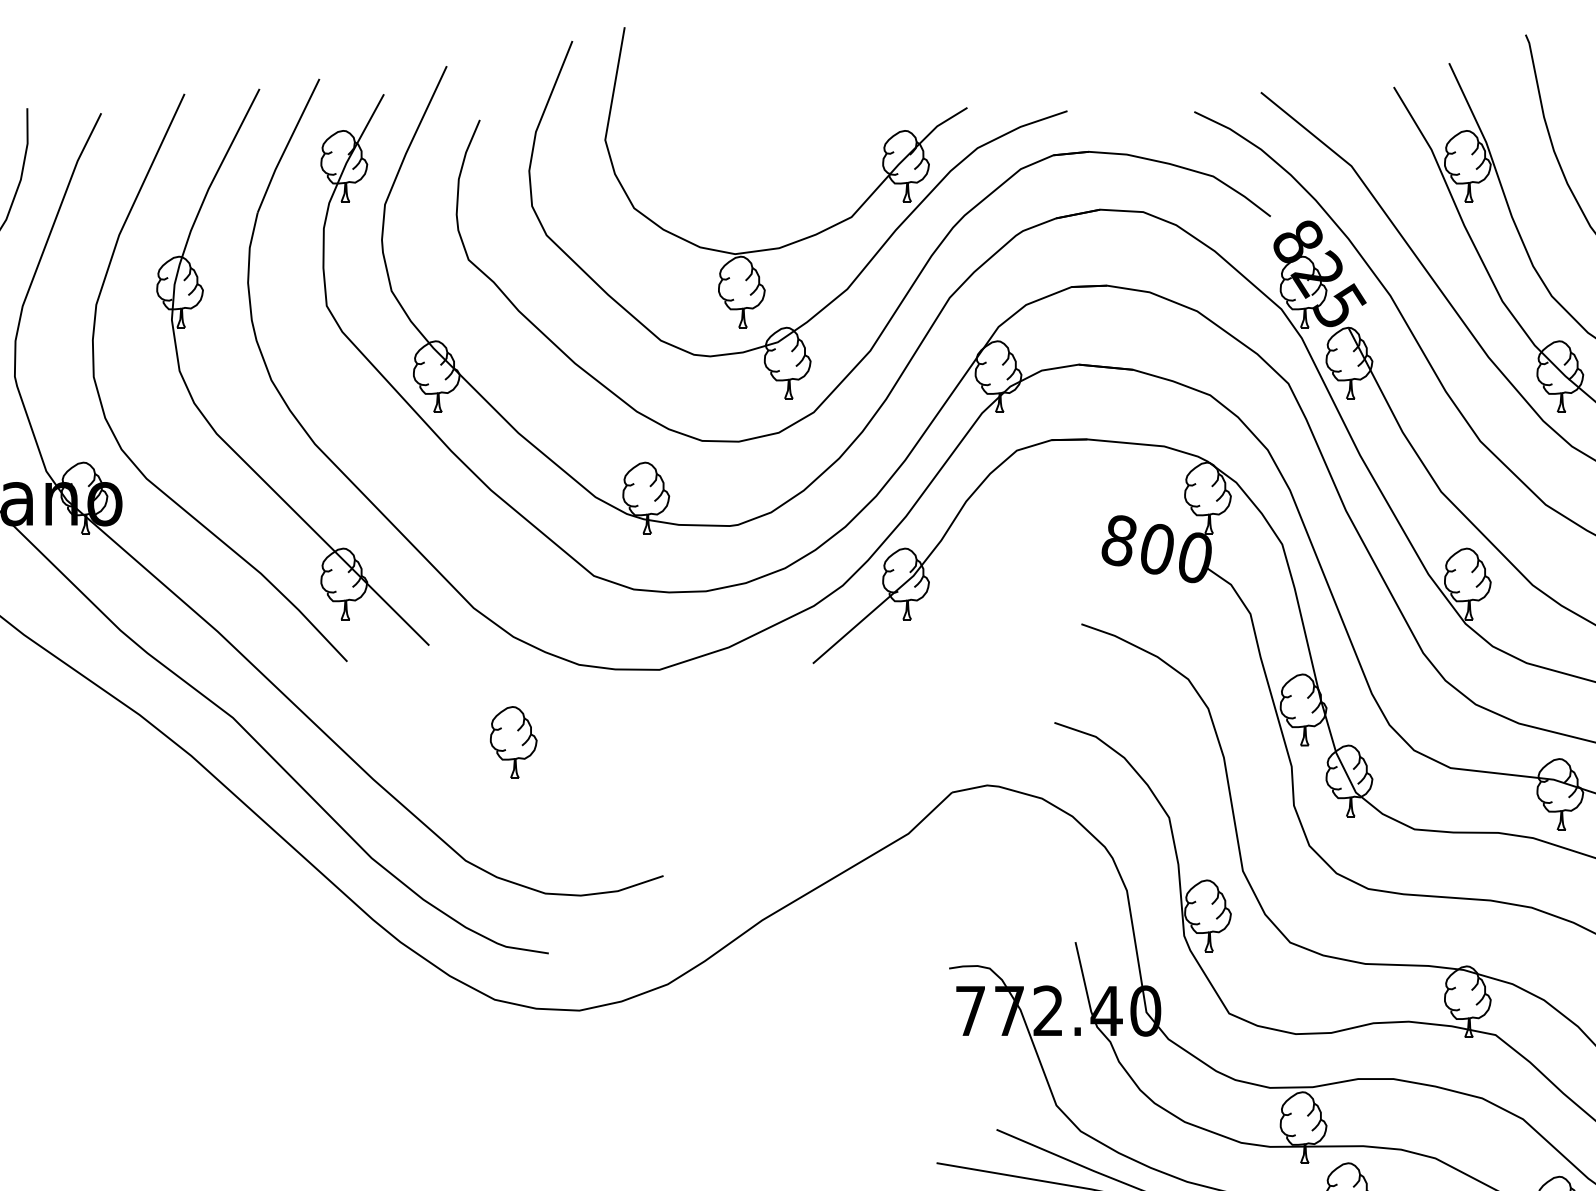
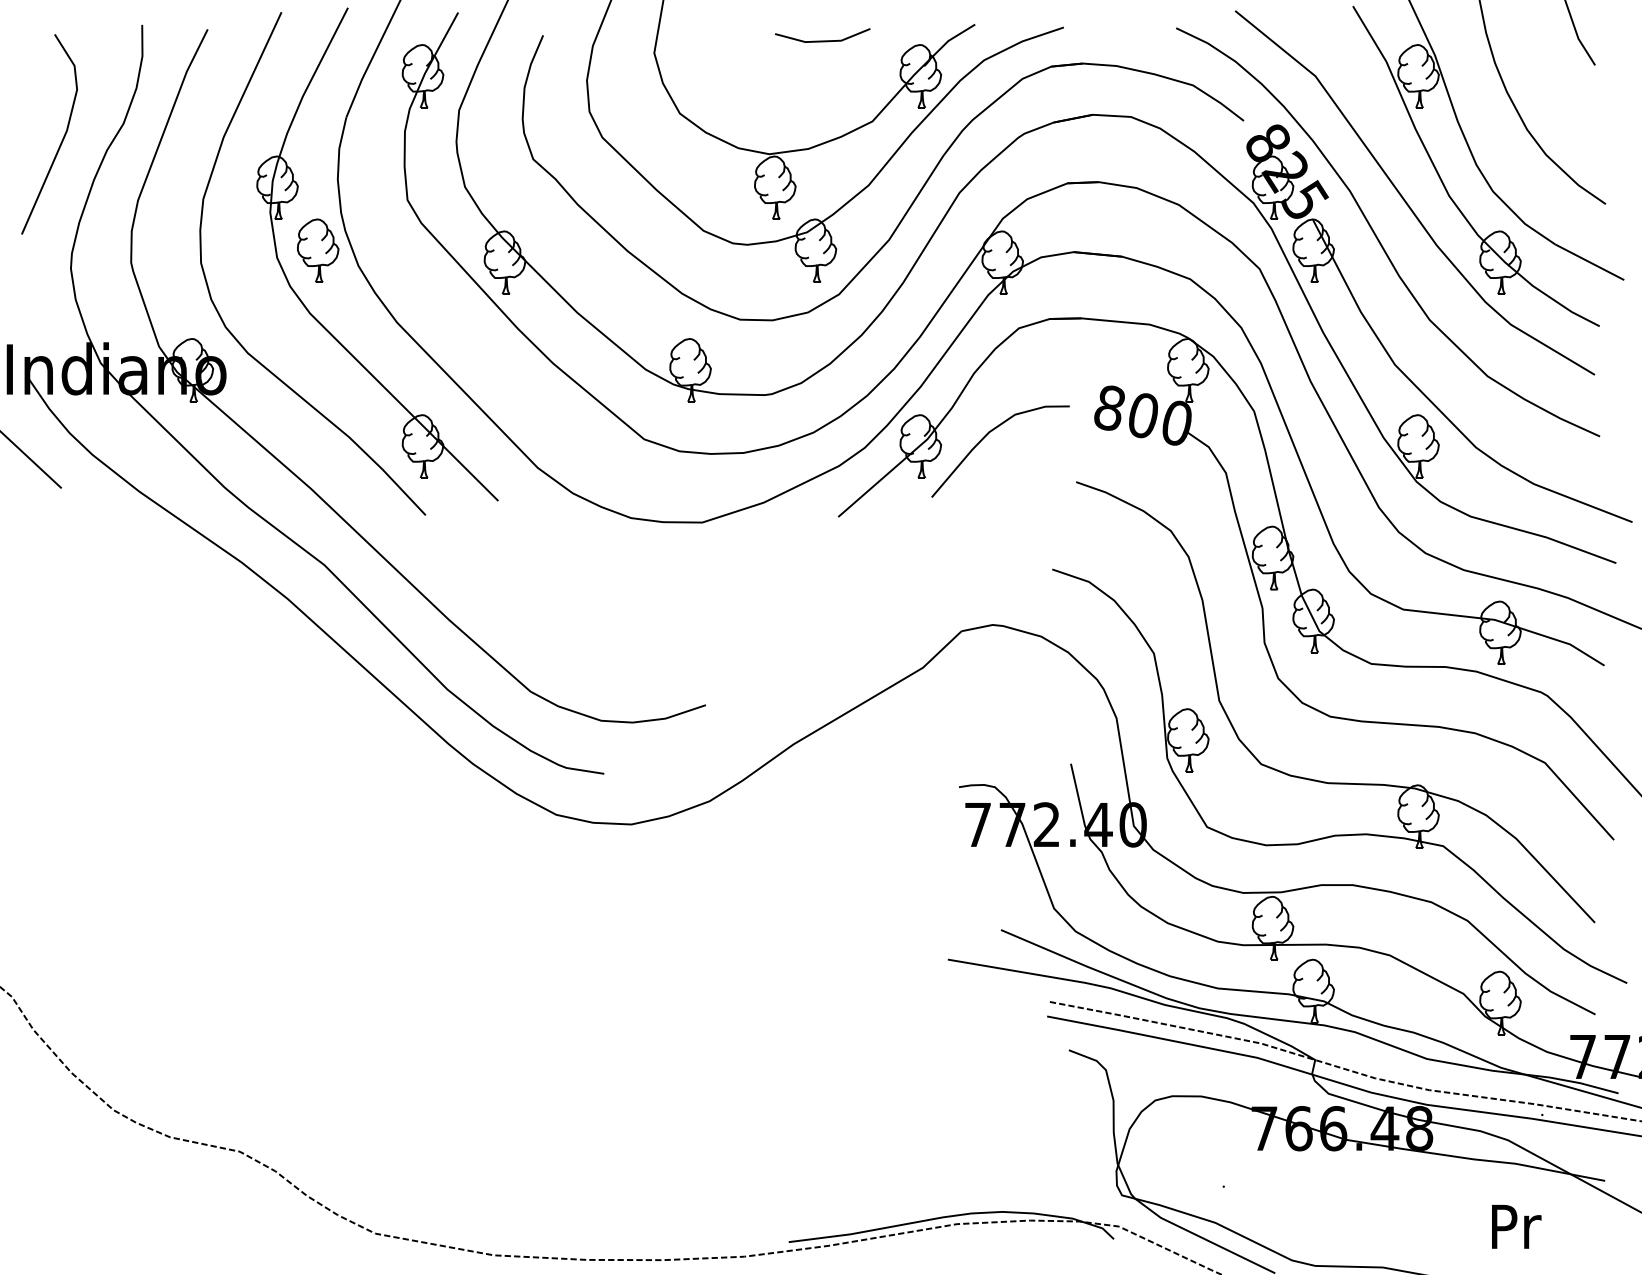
line: (795, 125) -> (822, 40), added
curve: (980, 572) -> (986, 436), added
part: (514, 742) -> (318, 250), moved

